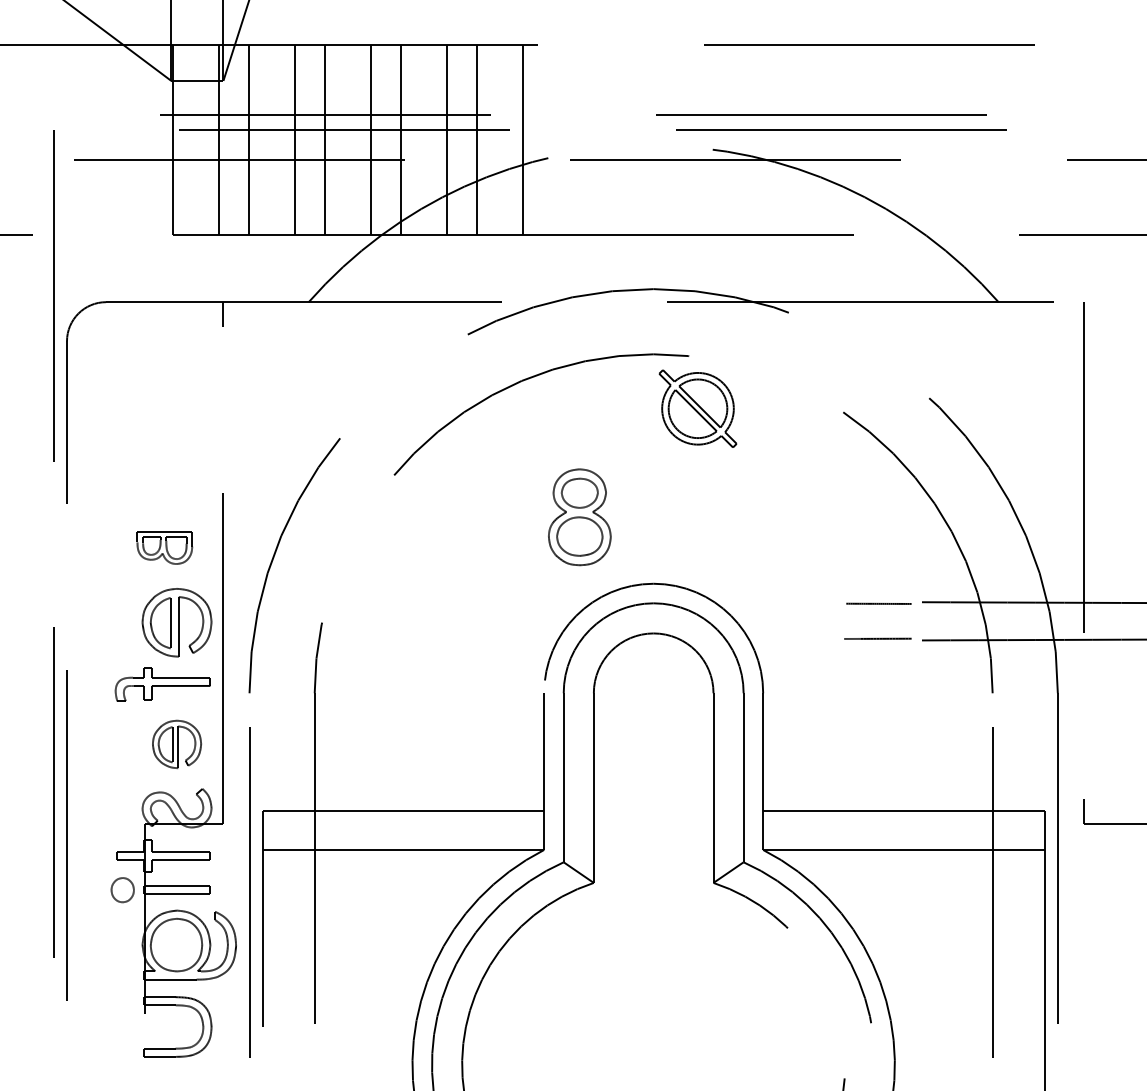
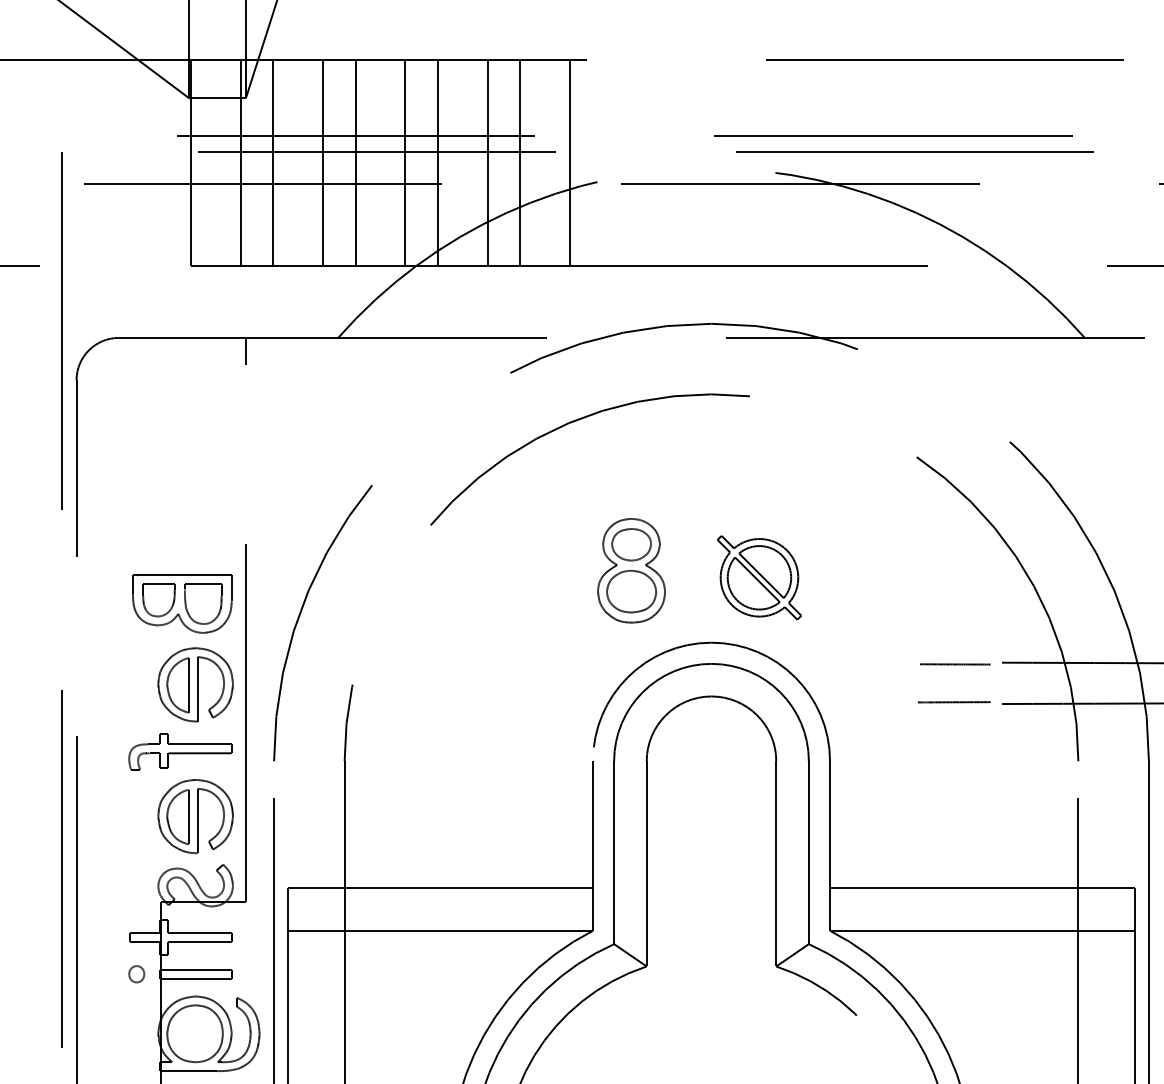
part: (697, 408) -> (758, 577), moved
part: (164, 547) -> (182, 603), size x1.67
part: (176, 744) -> (195, 816), size x1.43
part: (122, 889) -> (136, 973), size x0.62

